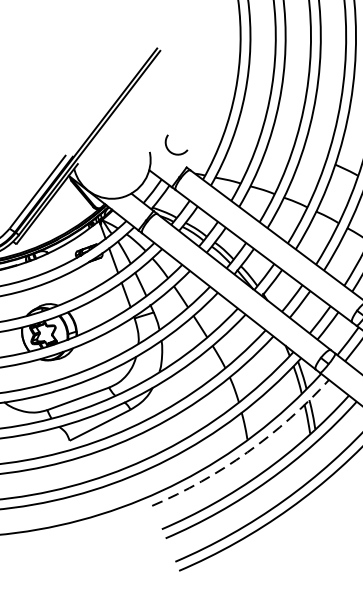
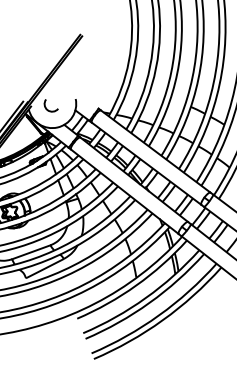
arc: (170, 149) -> (47, 108), moved
arc: (247, 452) -> (136, 285), dashed -> solid

